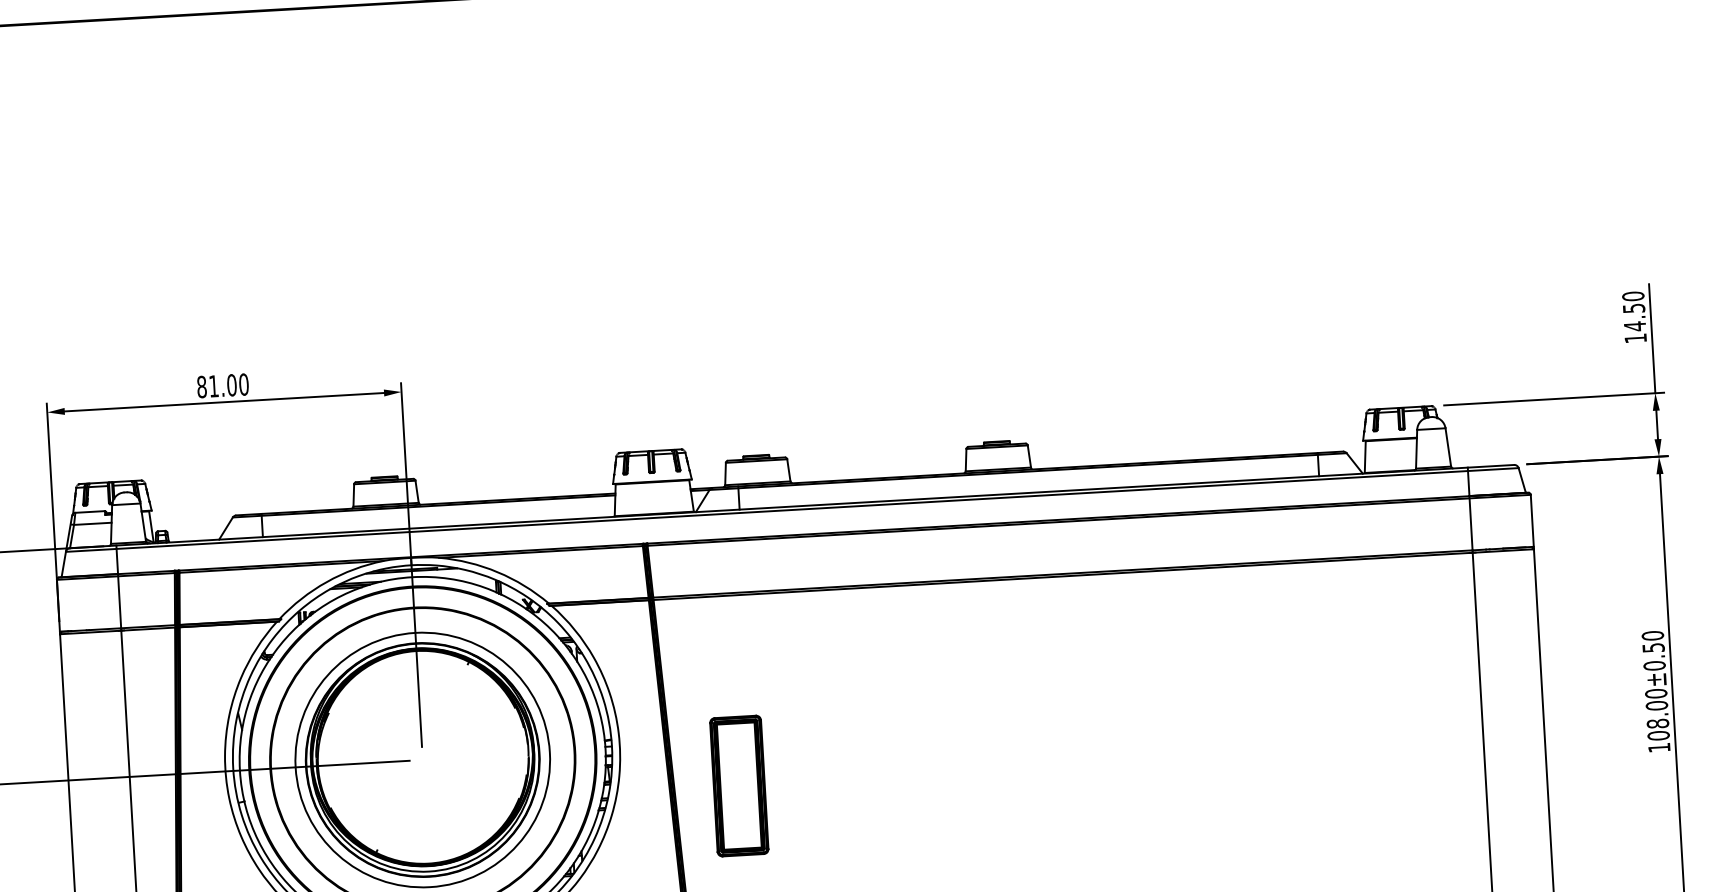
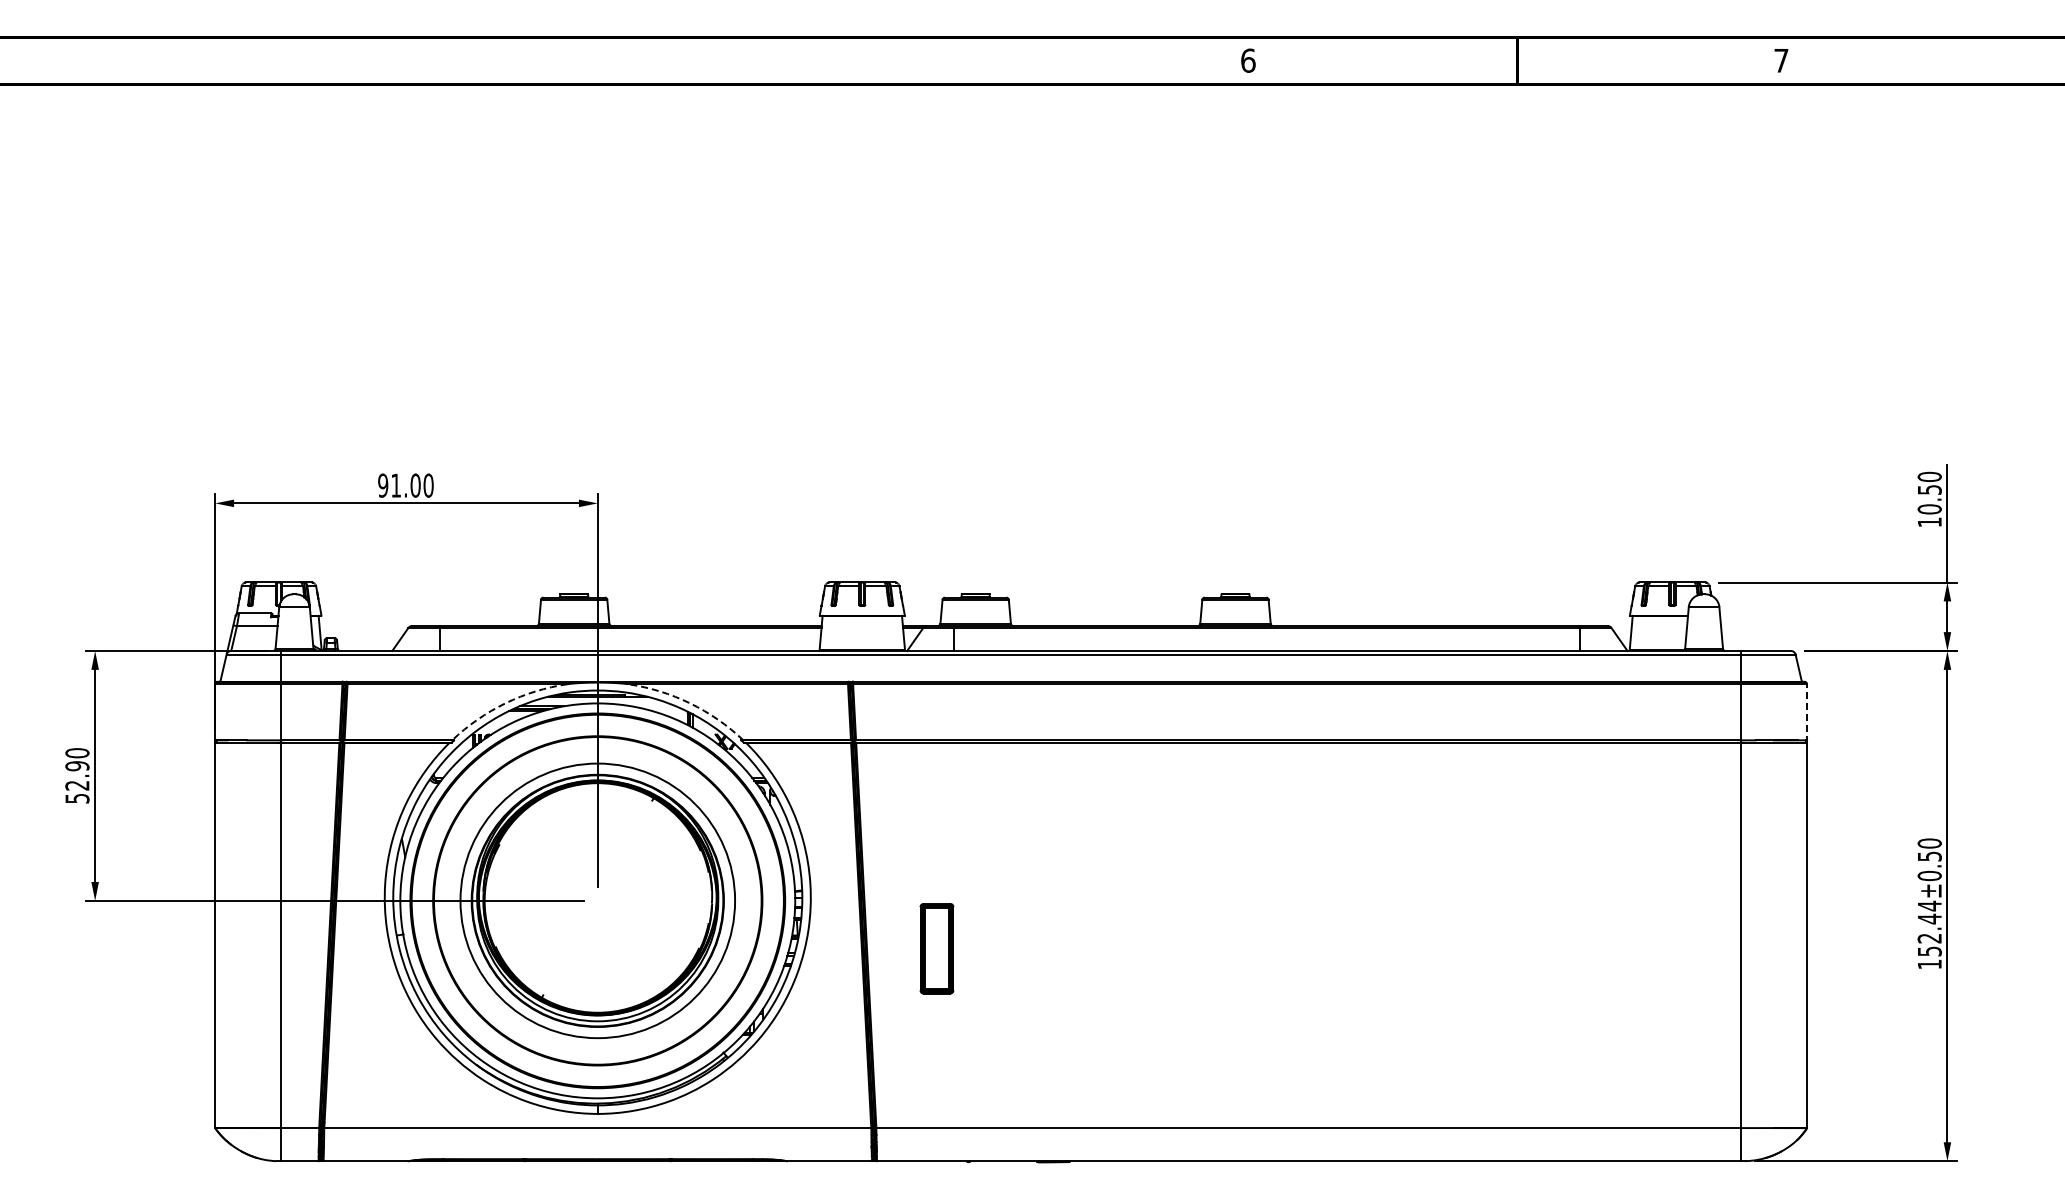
text: (1634, 326) -> (1929, 509), 14.50 -> 10.50
text: (202, 386) -> (383, 485), 81.00 -> 91.00
line: (1532, 521) -> (1807, 713), solid -> dashed
arc: (498, 572) -> (690, 703), solid -> dashed
arc: (326, 582) -> (505, 703), solid -> dashed
text: (1657, 714) -> (1929, 928), 108.00±0.50 -> 152.44±0.50
part: (738, 786) -> (936, 948), size x0.6

